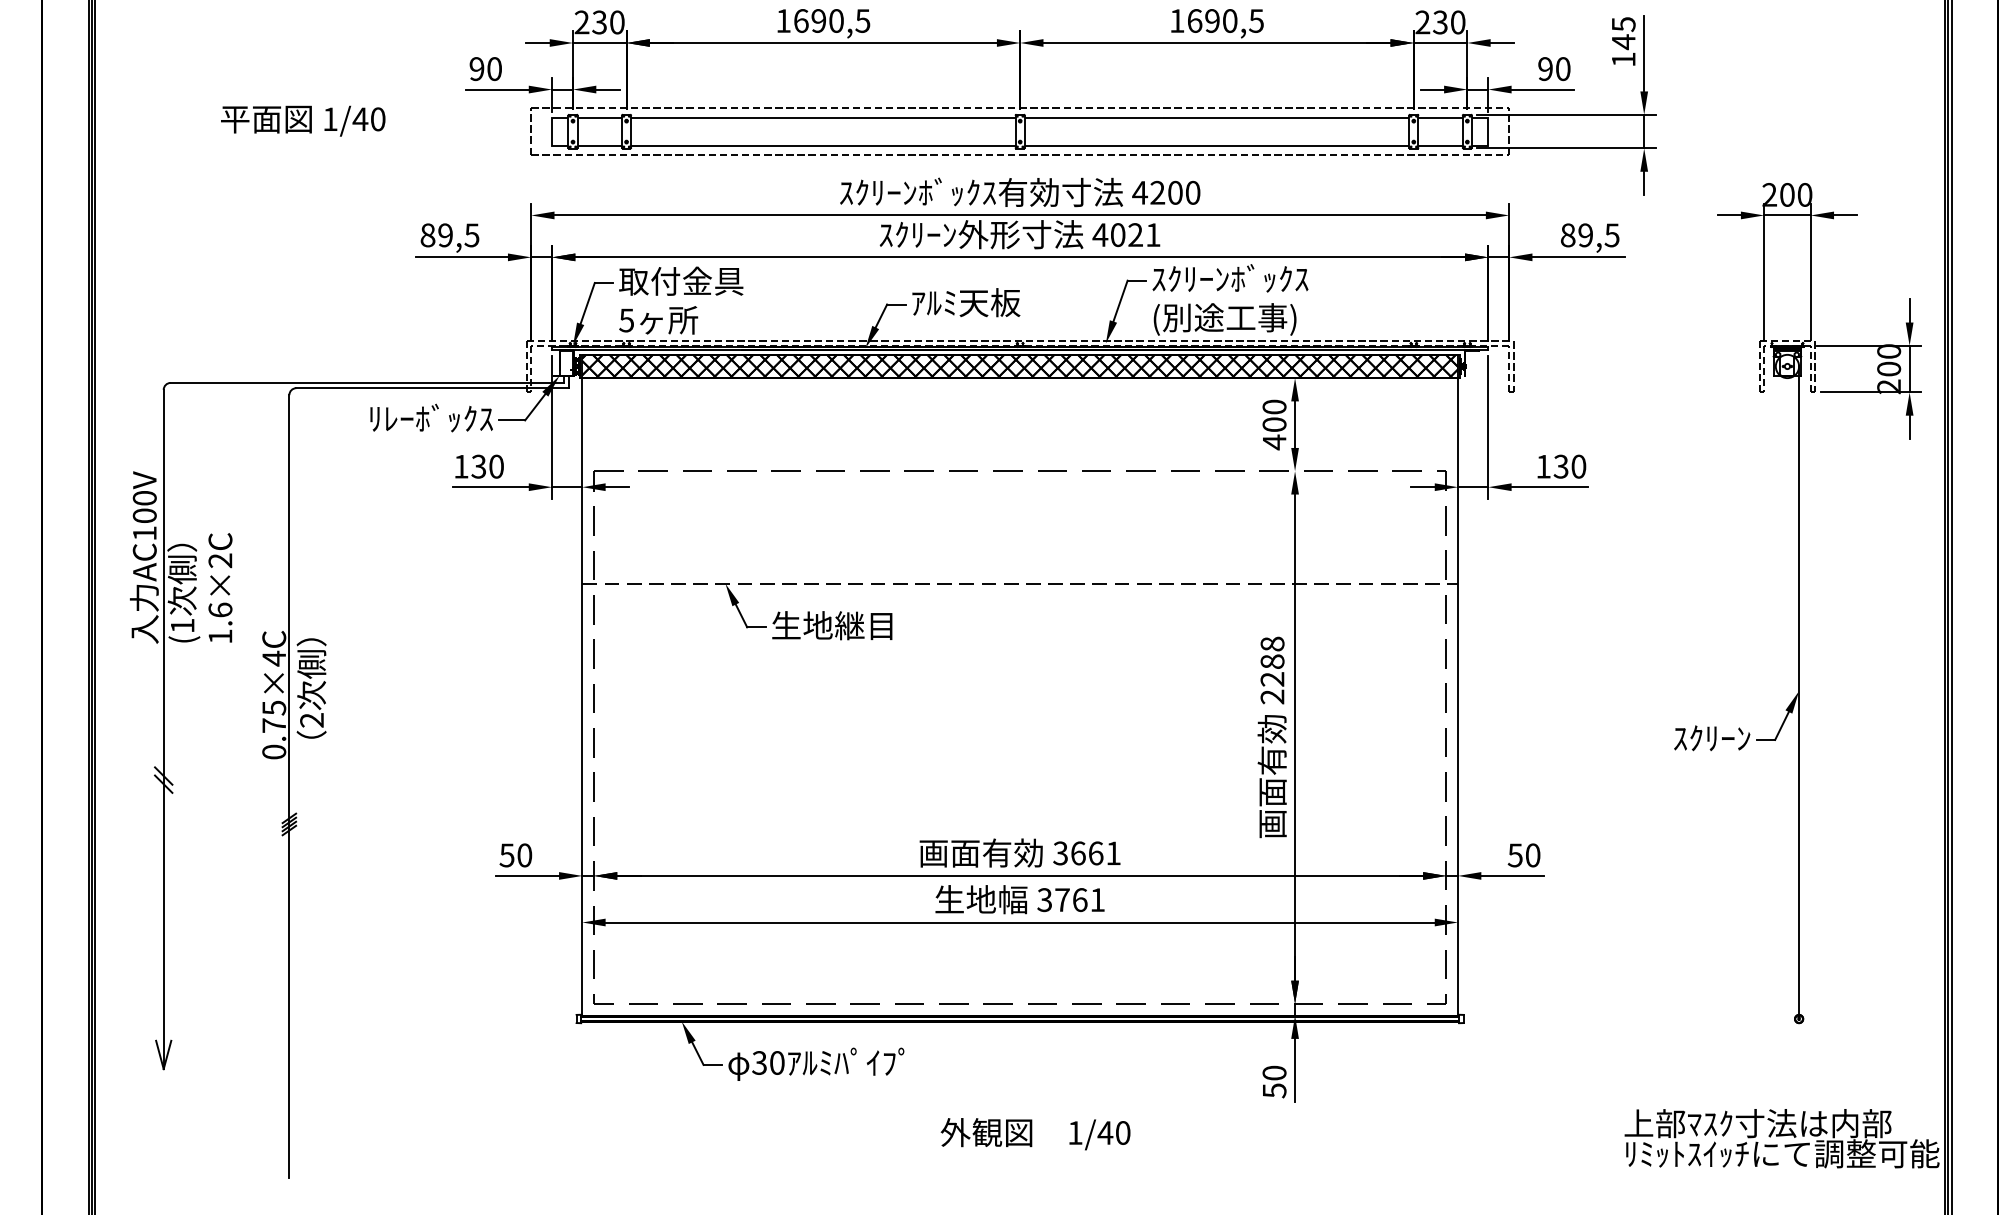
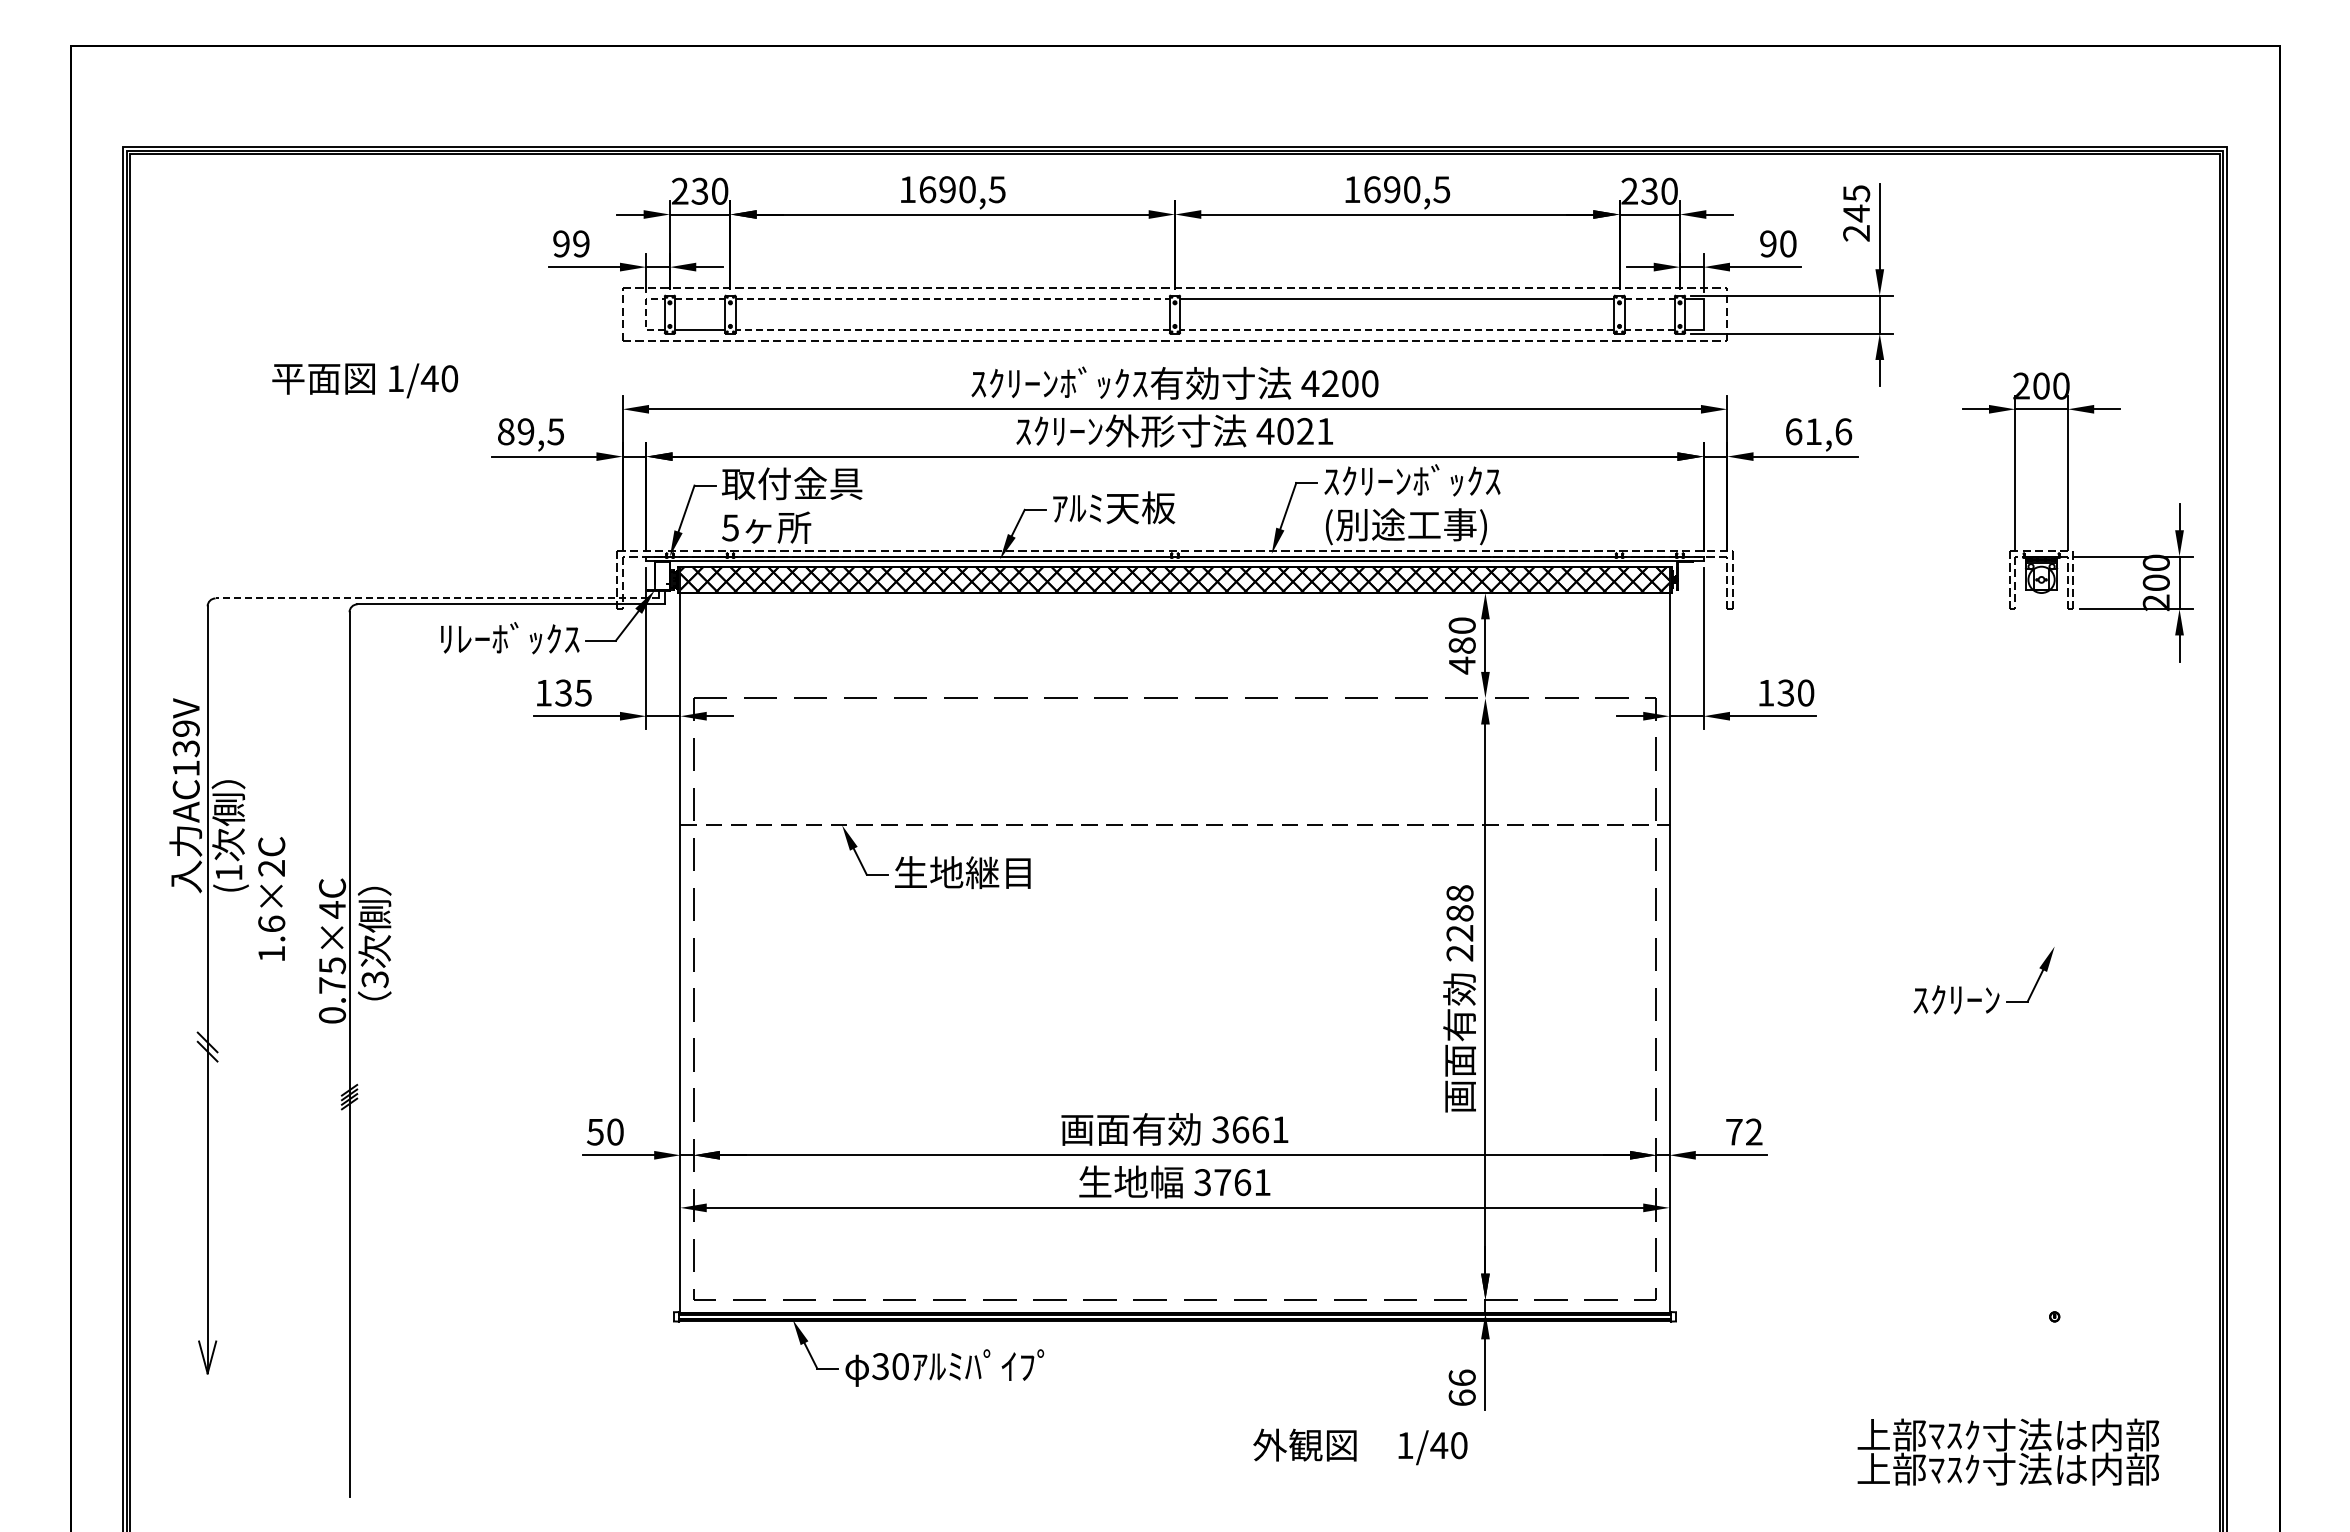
text: (1623, 59) -> (1856, 233), 145 -> 245
text: (494, 68) -> (581, 243), 90 -> 99
line: (600, 117) -> (700, 298), solid -> dashed
line: (824, 117) -> (953, 298), solid -> dashed
line: (1440, 117) -> (1649, 298), solid -> dashed
text: (303, 120) -> (365, 380), moved
line: (552, 131) -> (646, 314), solid -> dashed
line: (823, 145) -> (952, 330), solid -> dashed
line: (1216, 145) -> (1396, 330), solid -> dashed
line: (1440, 145) -> (1649, 330), solid -> dashed
text: (1589, 235) -> (1818, 431), 89,5 -> 61,6
line: (367, 382) -> (437, 598), solid -> dashed
text: (1274, 424) -> (1462, 645), 400 -> 480
text: (496, 466) -> (583, 692), 130 -> 135
text: (144, 506) -> (185, 738), AC100V -> AC139V
text: (220, 587) -> (271, 898), moved
line: (1798, 690) -> (2054, 945), removed
text: (312, 720) -> (375, 979), 2 -> 3
text: (1523, 854) -> (1743, 1131), 50 -> 72
text: (1273, 1081) -> (1461, 1387), 50 -> 66
text: (1035, 1133) -> (1360, 1446), moved
text: (1782, 1153) -> (2035, 1468), ﾘﾐｯﾄｽｲｯﾁにて調整可能 -> 上部ﾏｽｸ寸法は内部

